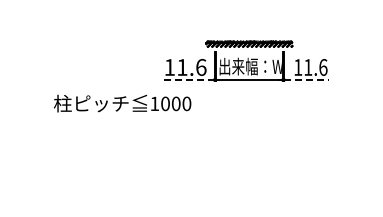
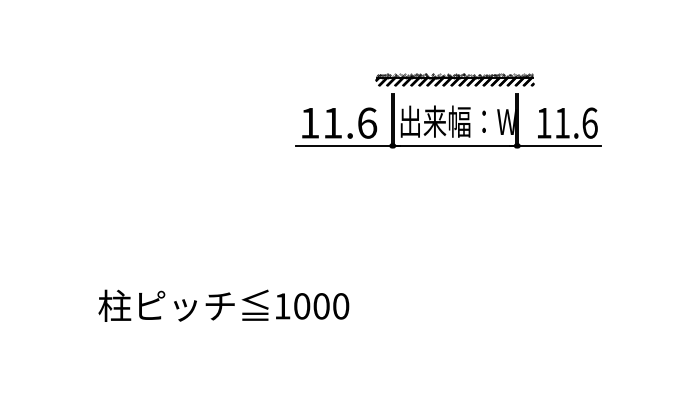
line: (187, 79) -> (342, 145), dashed -> solid
line: (306, 79) -> (559, 145), dashed -> solid
text: (122, 103) -> (223, 305), moved

